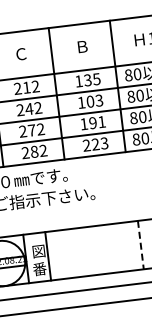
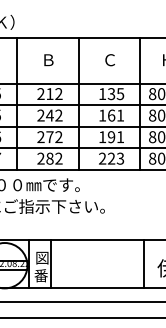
text: (82, 47) -> (110, 60), Ｂ -> Ｃ
text: (21, 54) -> (48, 60), Ｃ -> Ｂ
text: (95, 101) -> (116, 115), 103 -> 161
line: (141, 245) -> (144, 264), dashed -> solid

